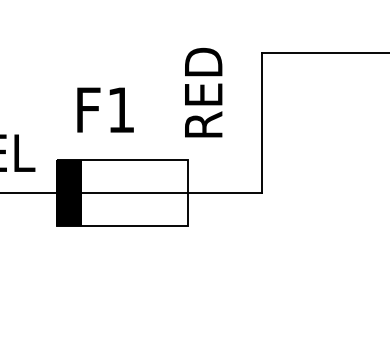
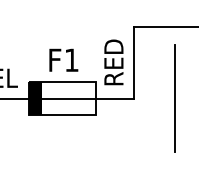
text: (202, 92) -> (113, 62), moved
text: (104, 108) -> (63, 59), moved
line: (343, 192) -> (175, 98), added

